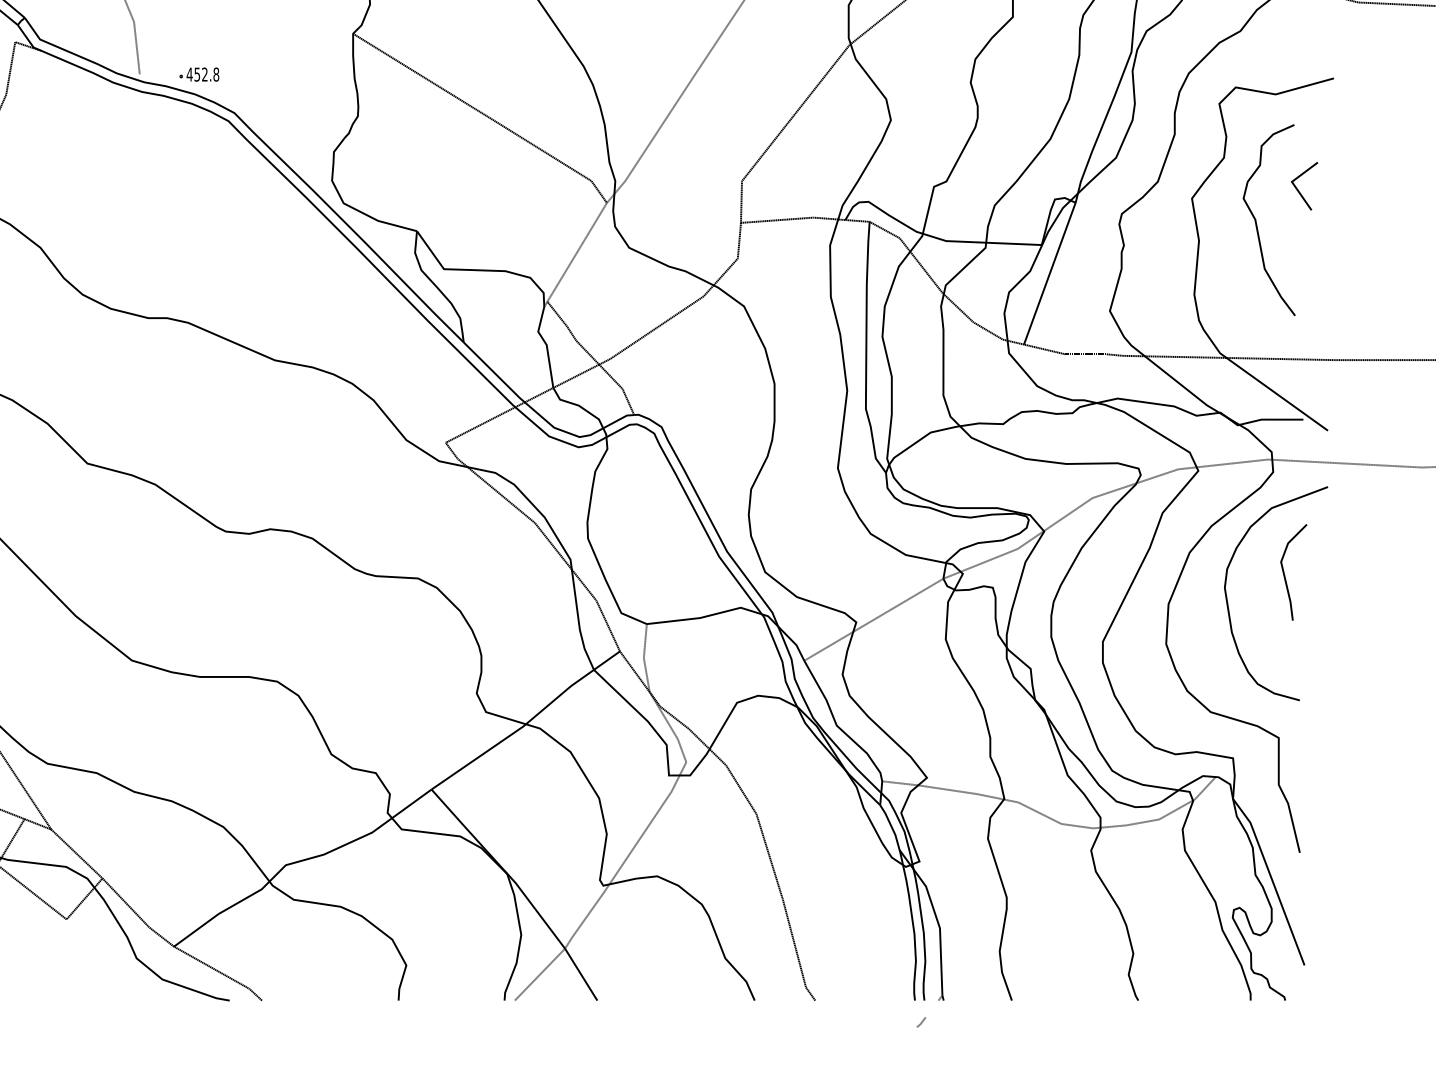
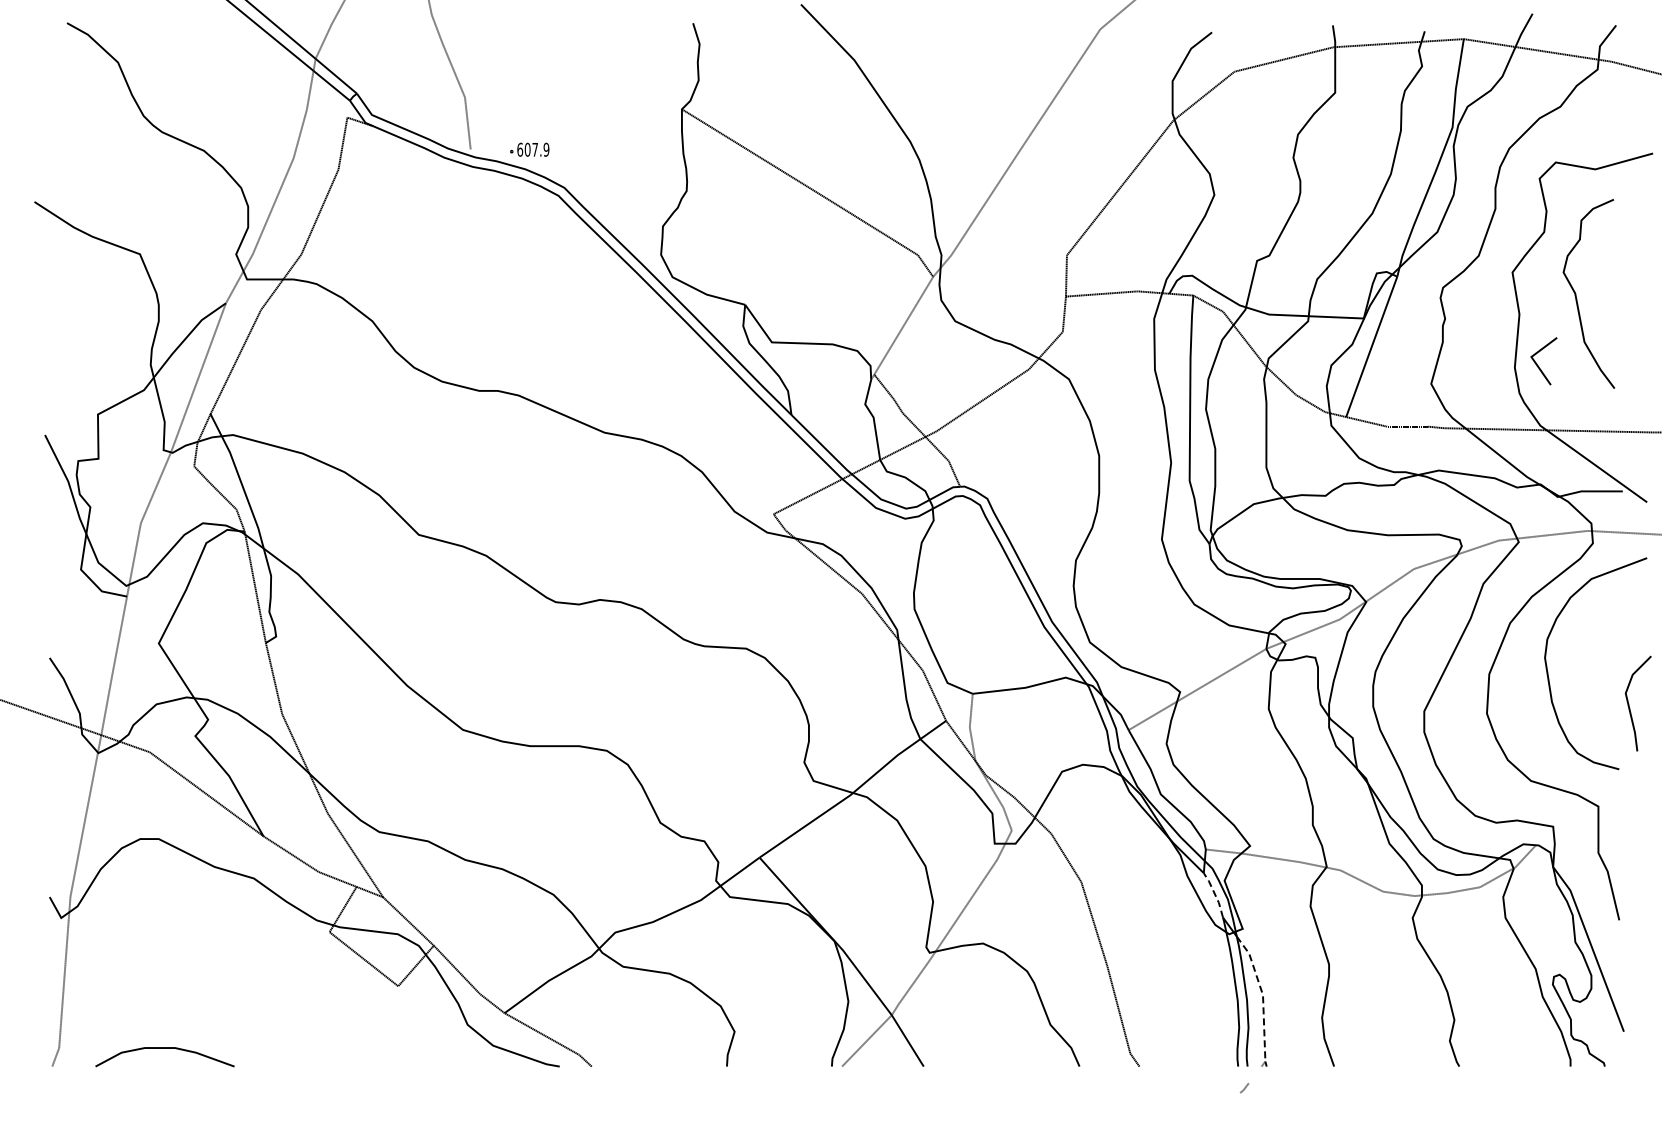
text: (203, 74) -> (533, 149), 452.8 -> 607.9
line: (1298, 188) -> (1537, 363), moved
line: (1284, 572) -> (1629, 703), moved
line: (892, 826) -> (1215, 894), solid -> dashed
line: (939, 928) -> (1262, 995), solid -> dashed

